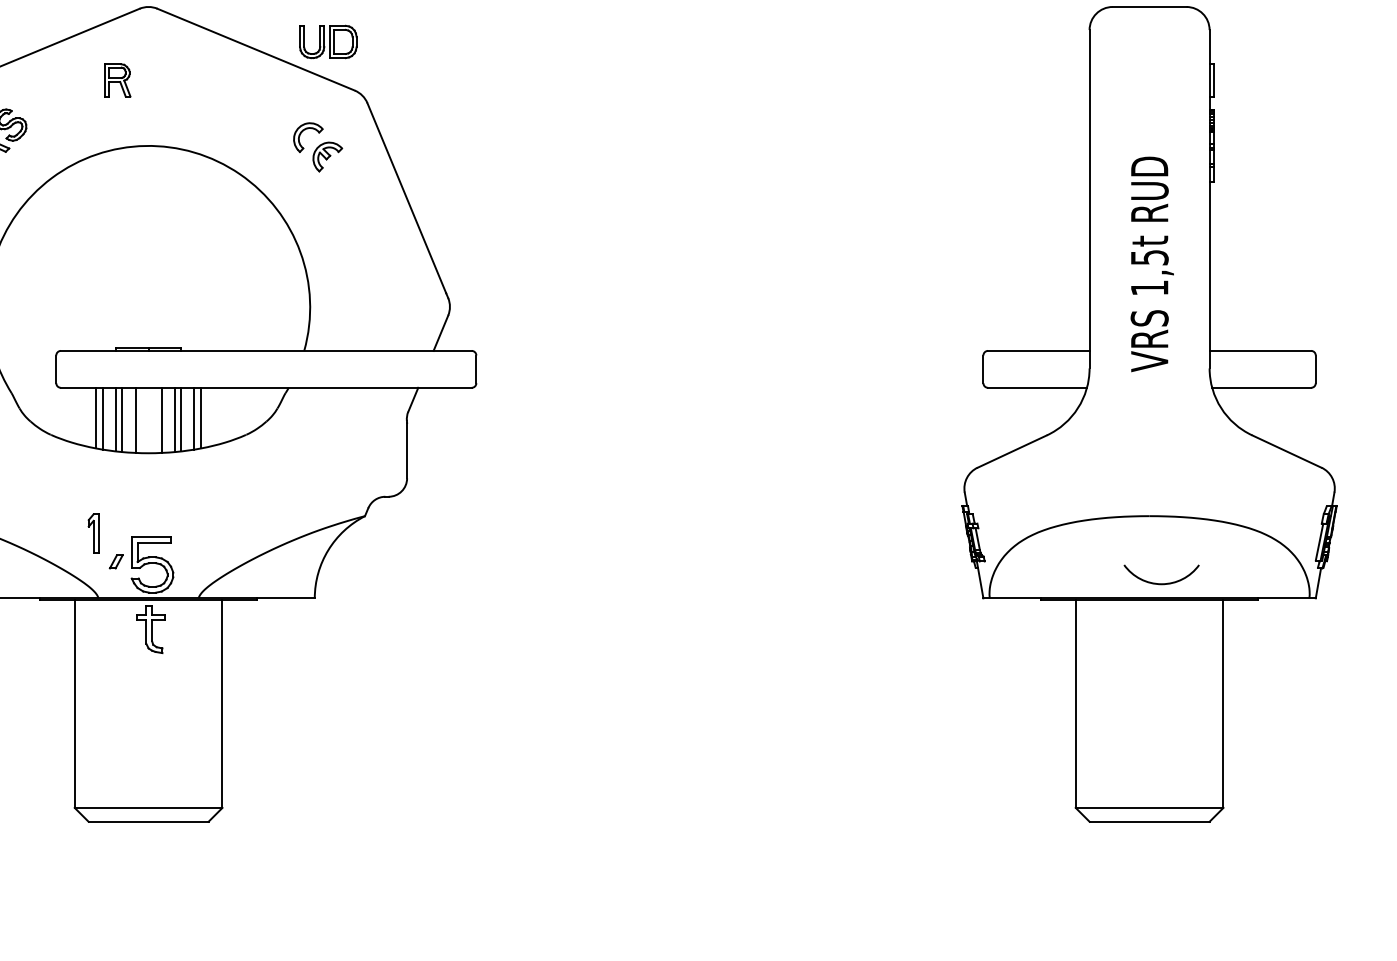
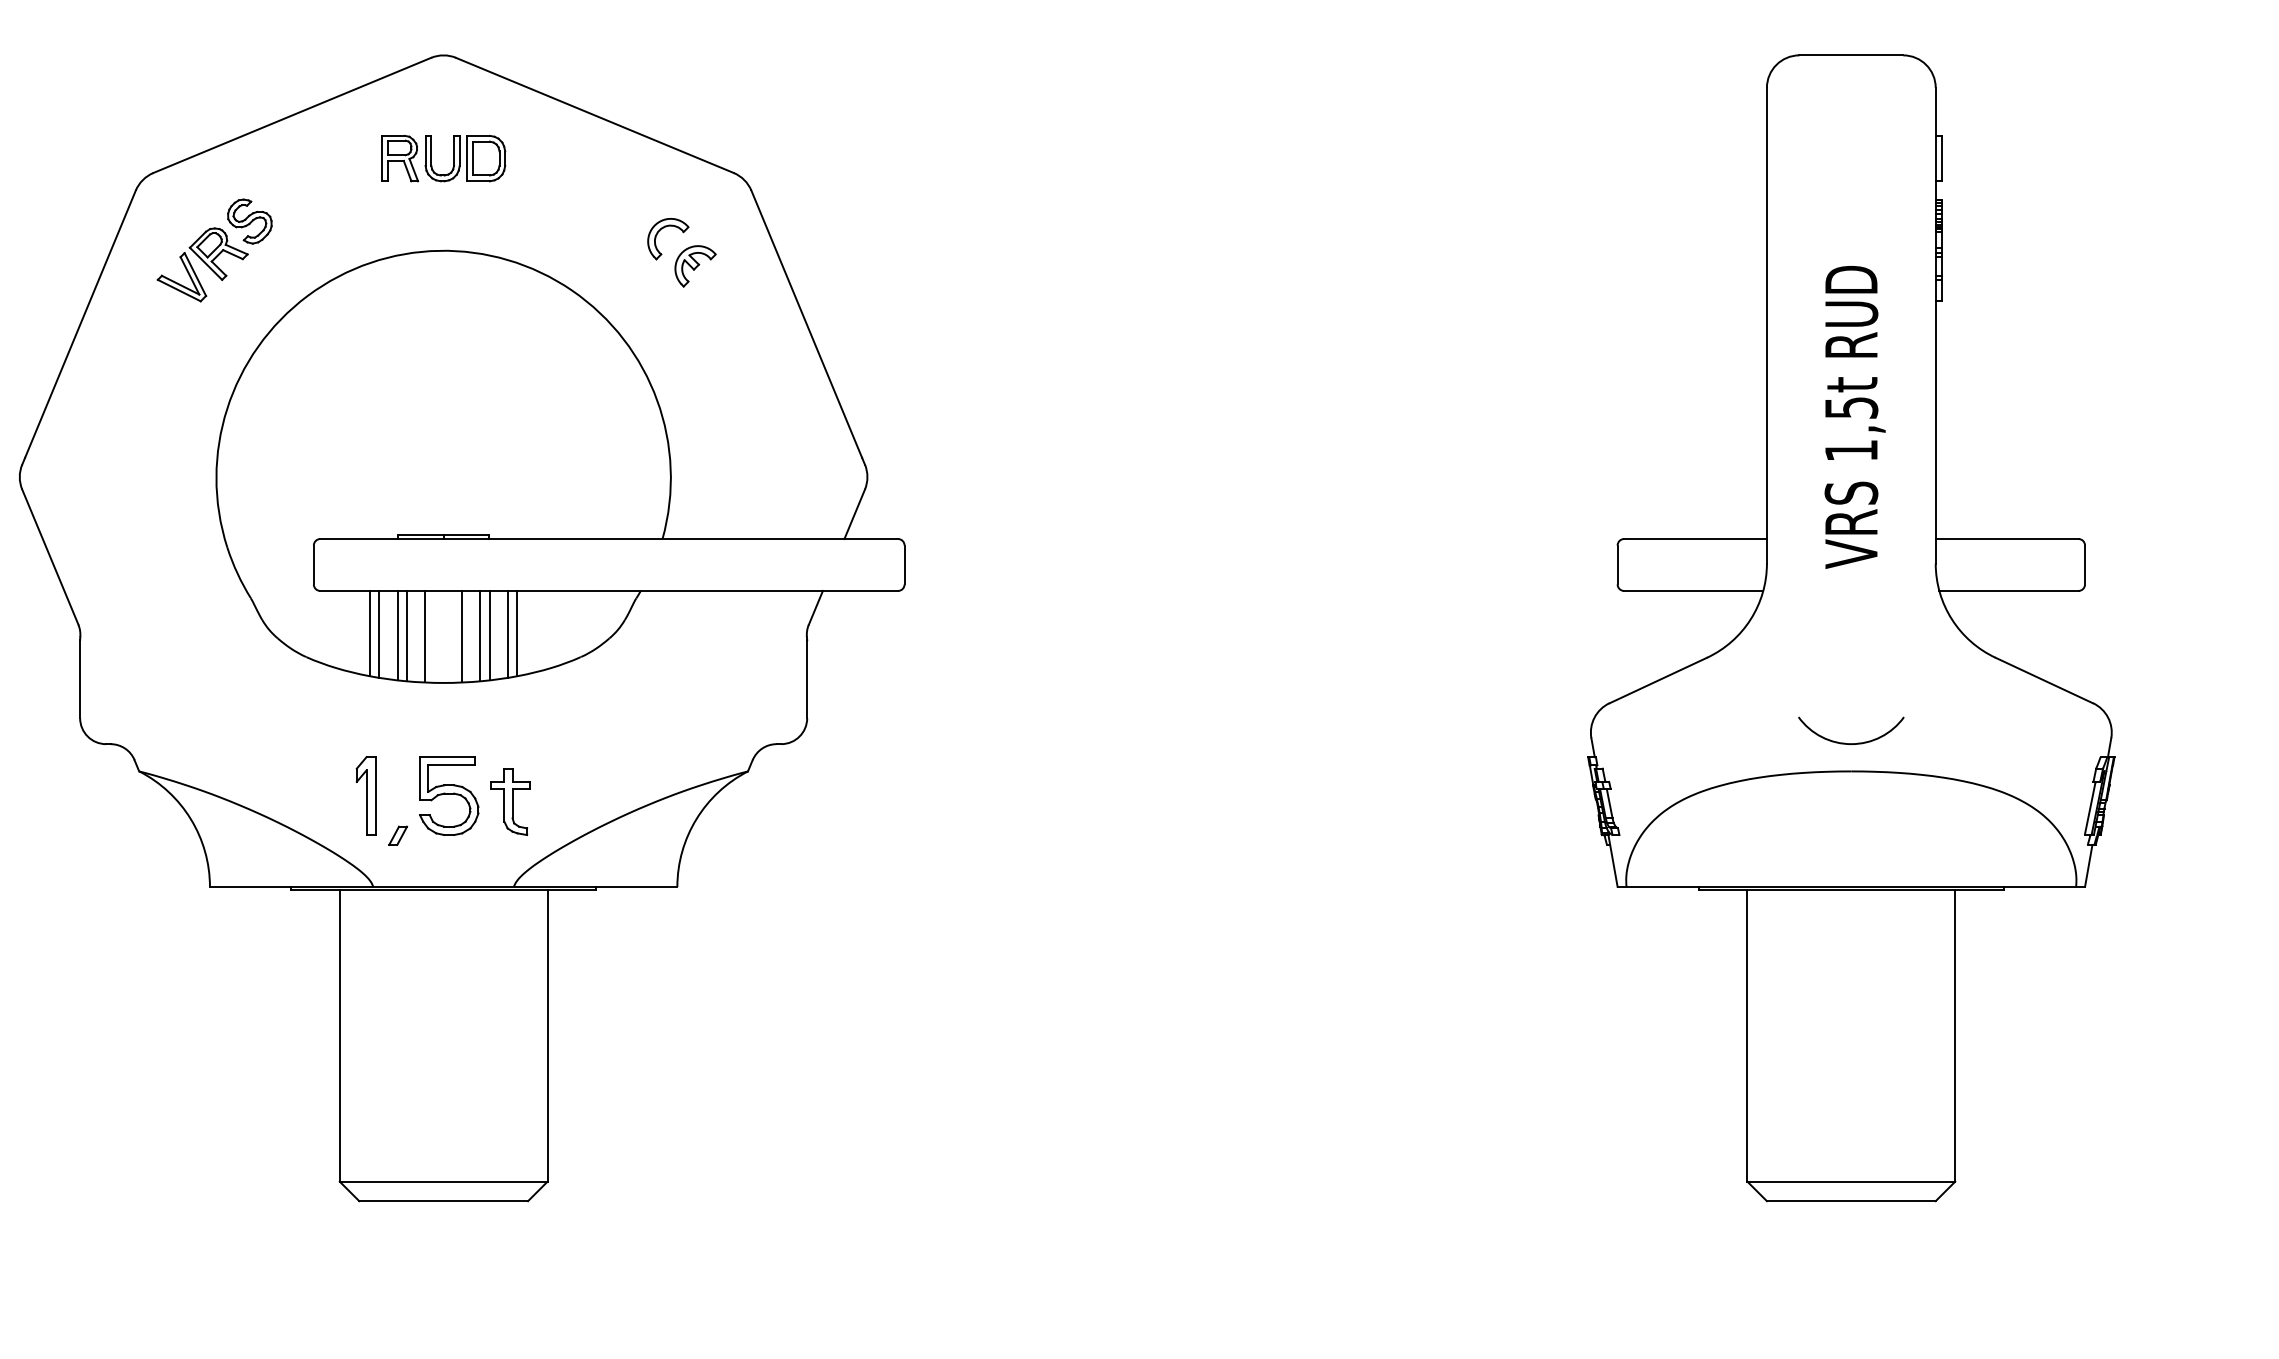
part: (328, 41) -> (465, 158), moved
part: (93, 533) -> (365, 795), size x1.43
part: (152, 564) -> (449, 795), moved
arc: (1161, 583) -> (1851, 743), moved
part: (150, 629) -> (510, 801), moved

